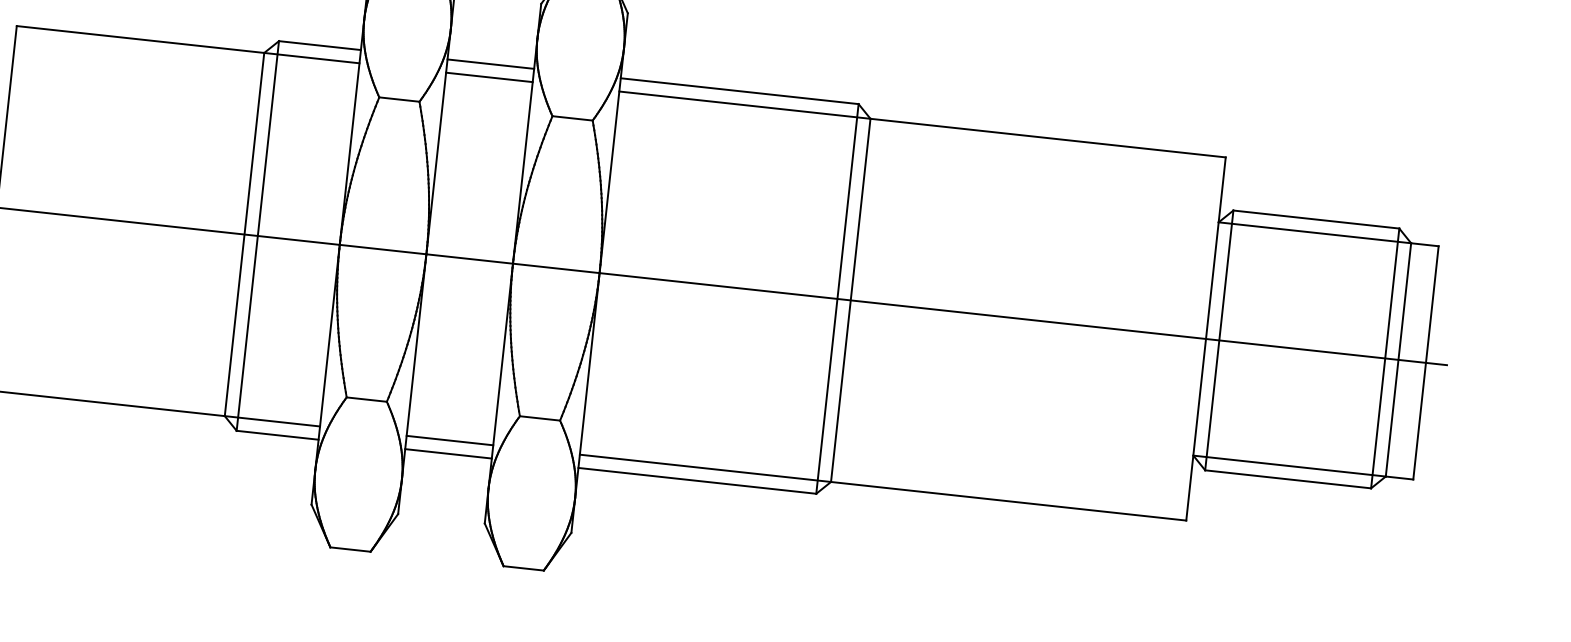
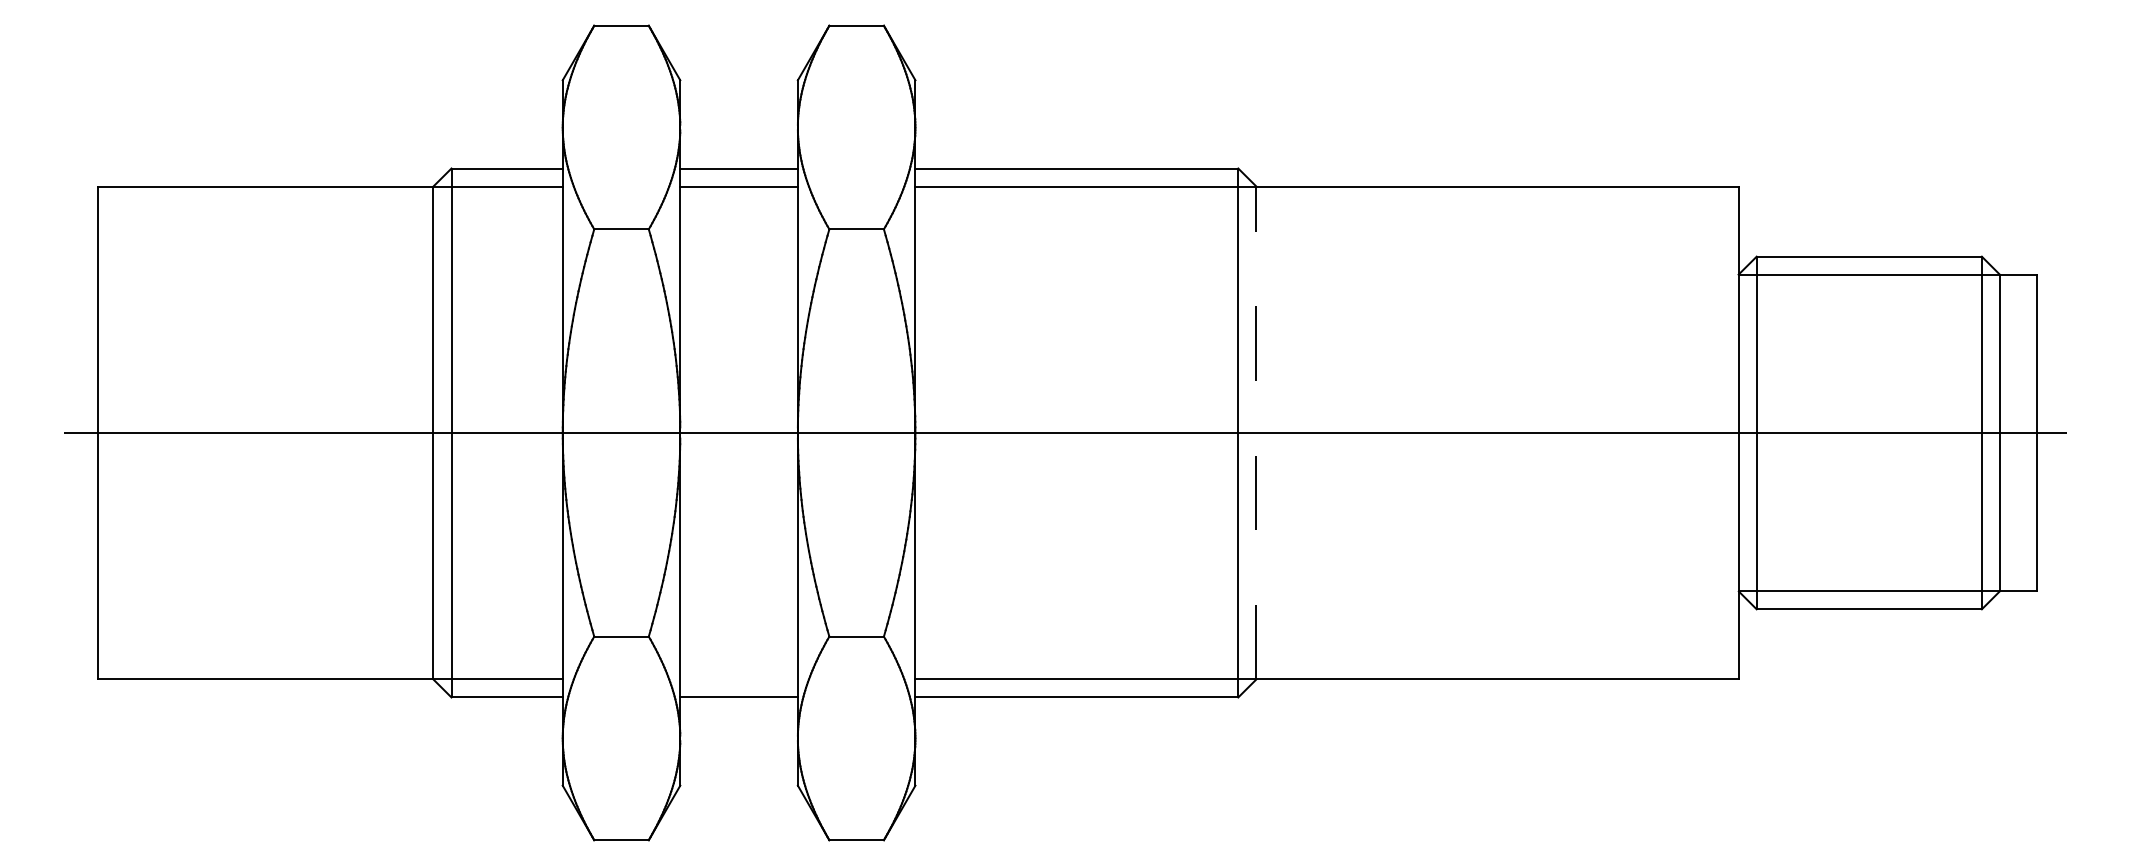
line: (850, 300) -> (1256, 432), solid -> dashed
line: (449, 440) -> (738, 679), removed

